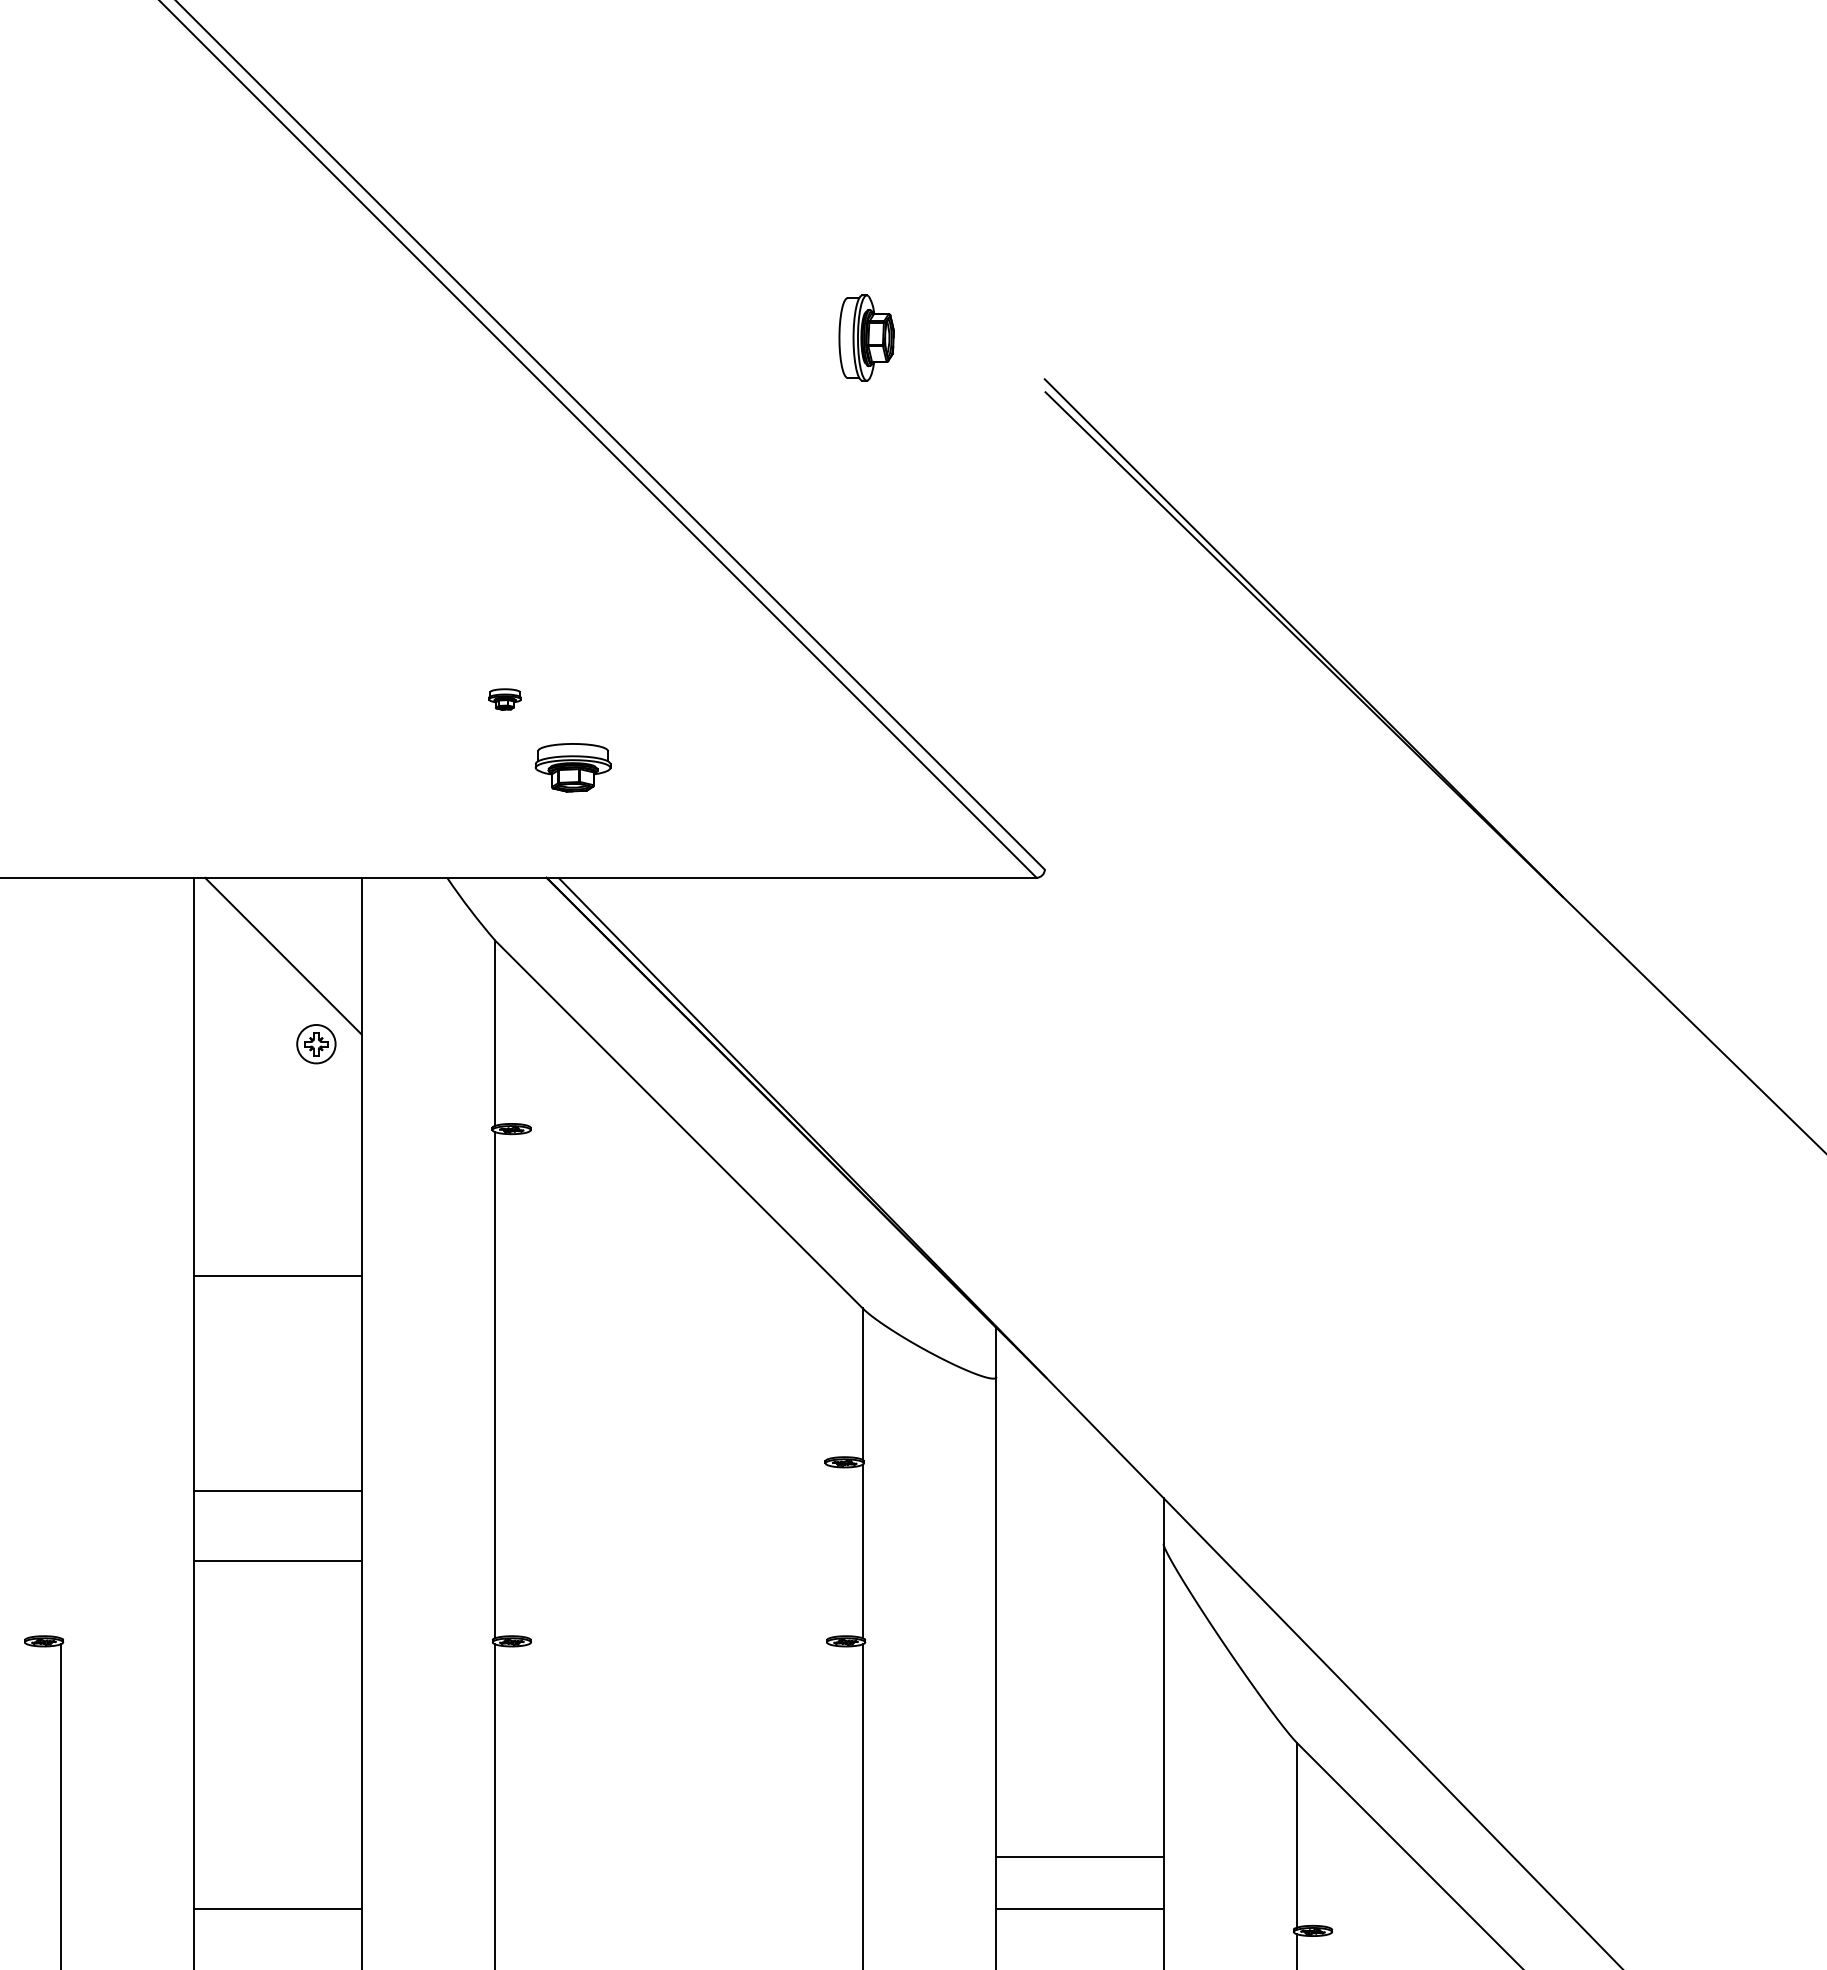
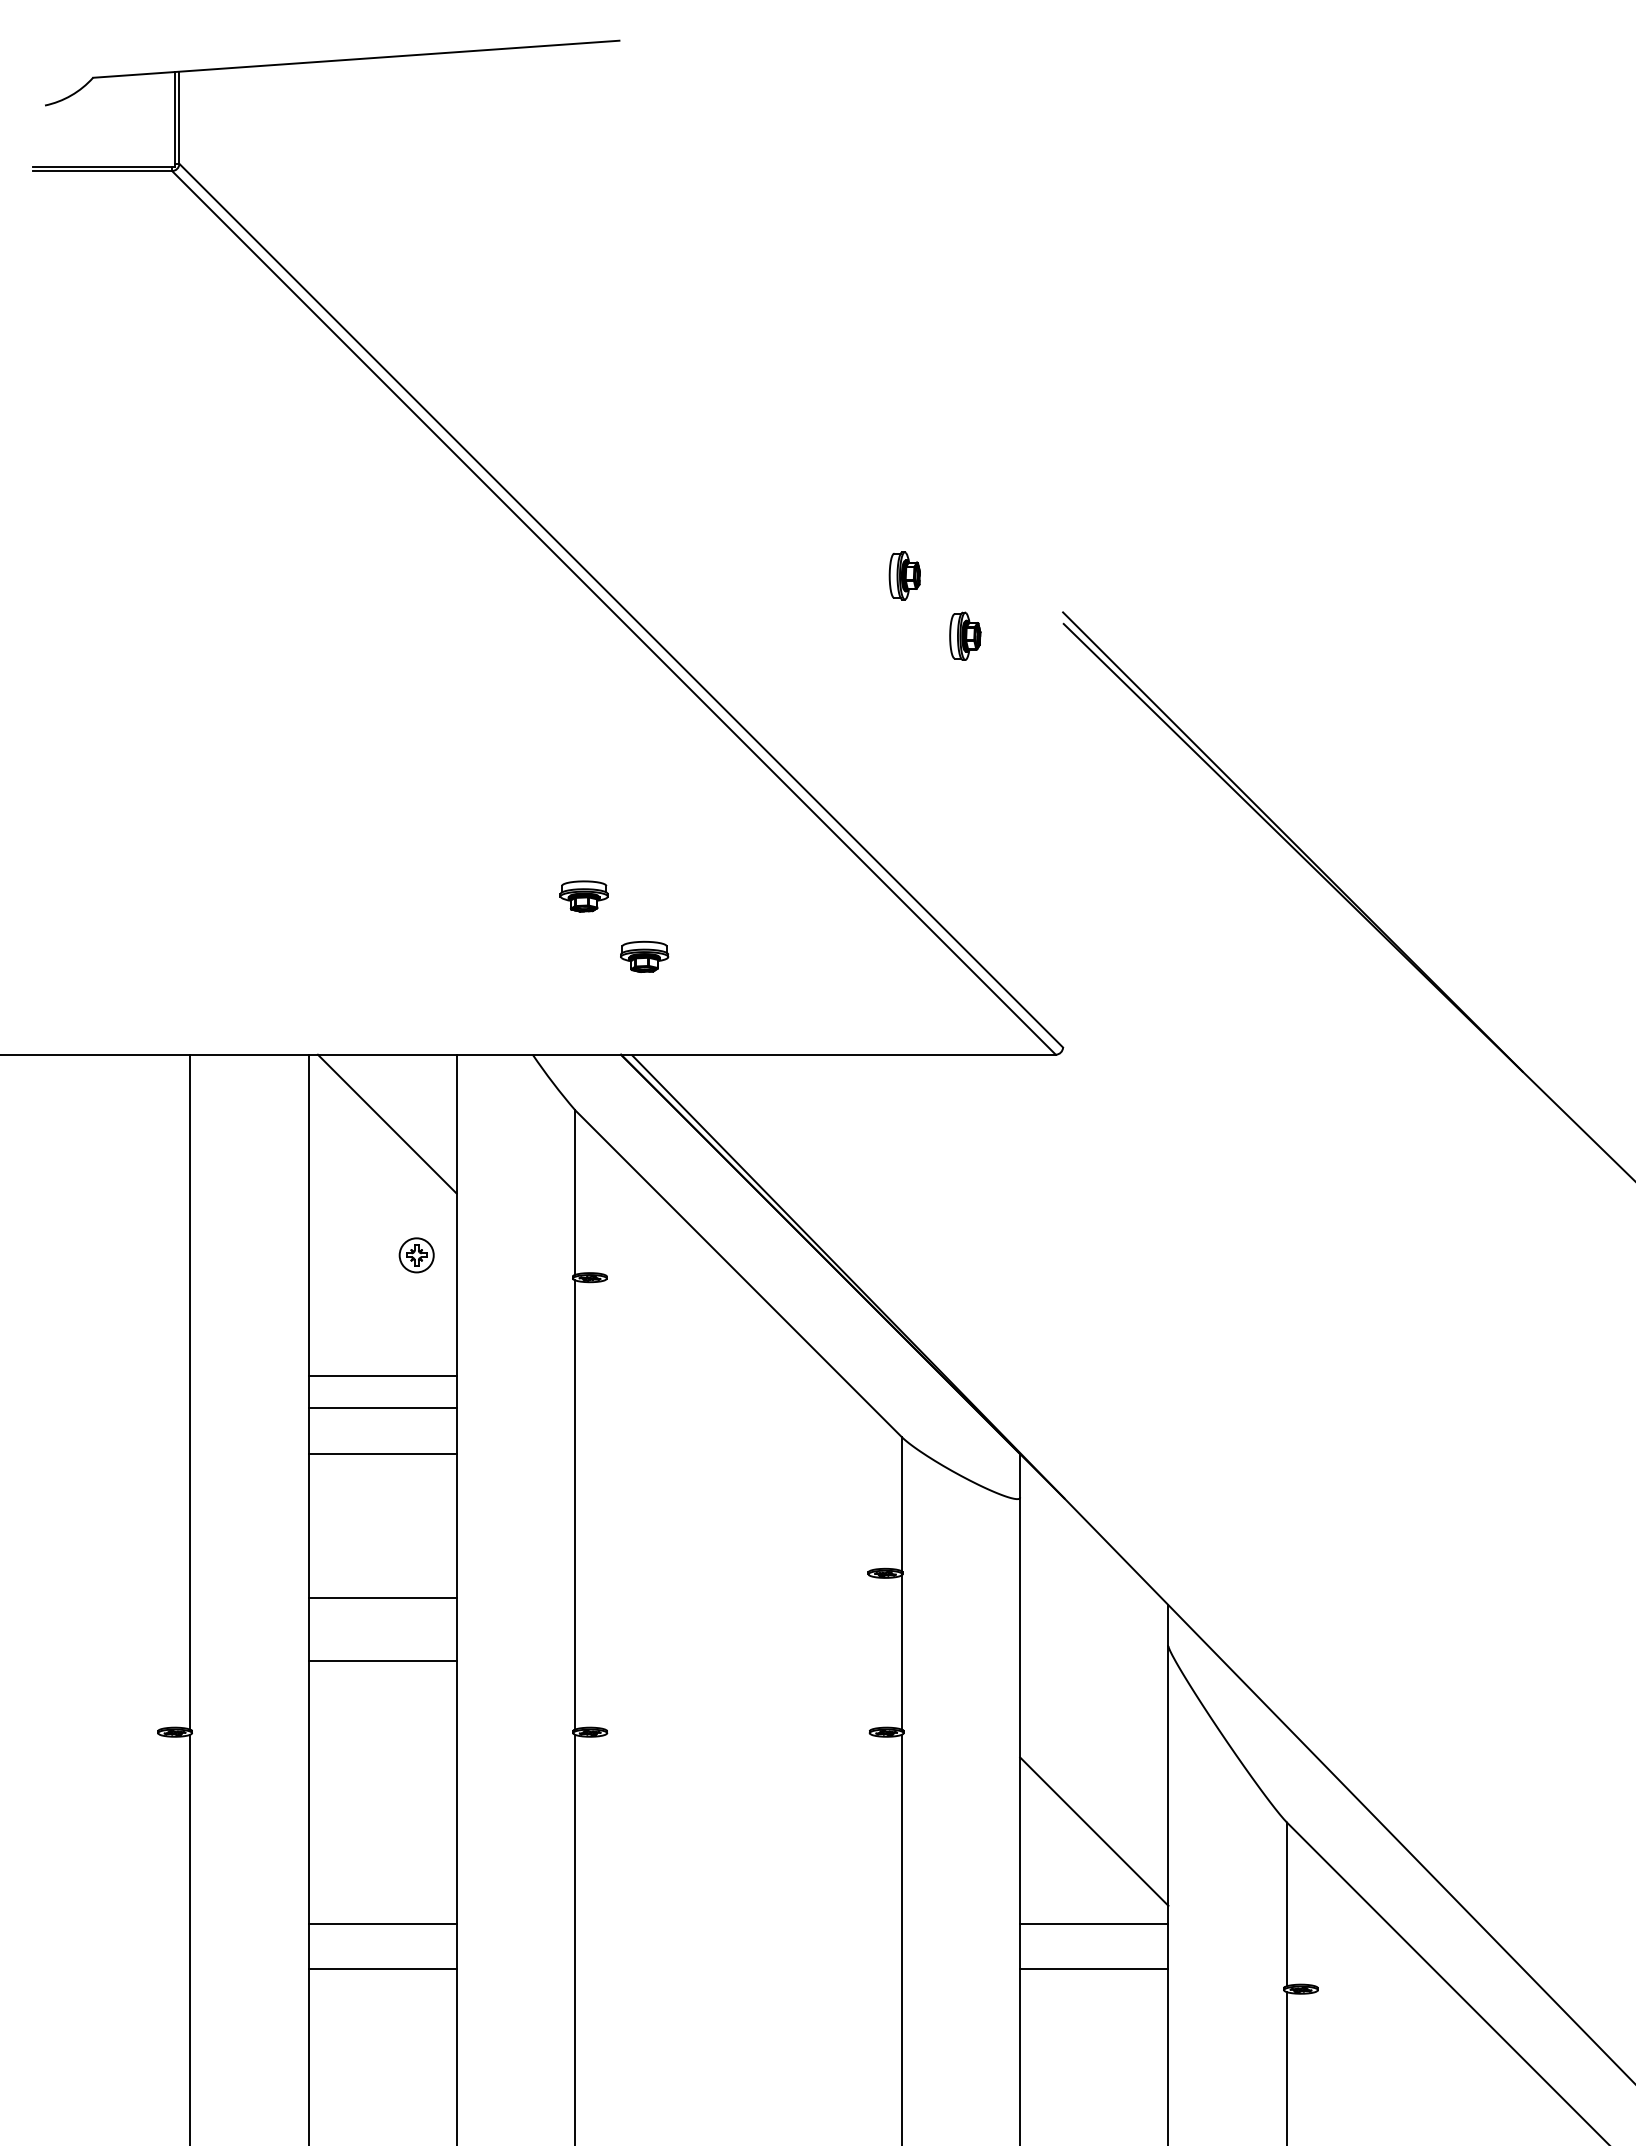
part: (866, 337) -> (904, 575), size x0.62
part: (934, 405) -> (965, 635), added
part: (504, 699) -> (583, 896), size x1.67
part: (573, 767) -> (644, 956), size x0.71
part: (316, 1044) -> (416, 1255), moved
line: (277, 1240) -> (382, 1376), added
line: (60, 1257) -> (189, 1391), added
line: (277, 1327) -> (382, 1453), added
line: (1080, 1753) -> (1094, 1831), added
line: (277, 1856) -> (382, 1923), added

